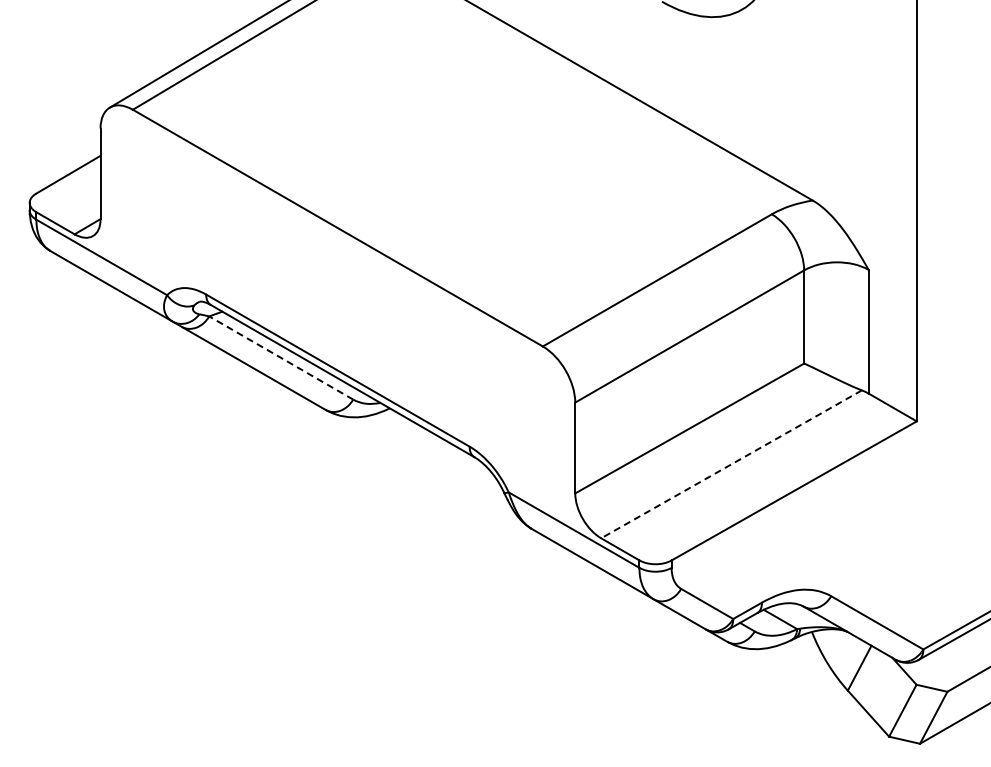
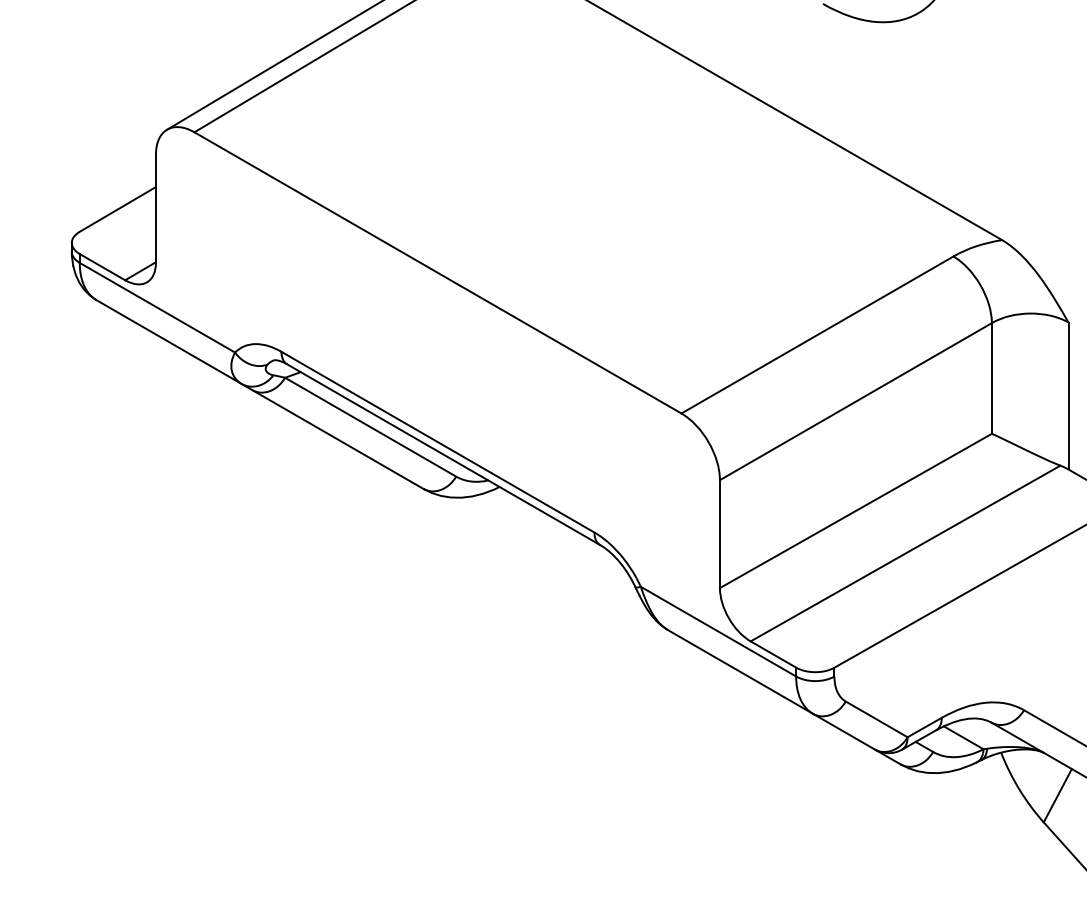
line: (280, 357) -> (369, 426), dashed -> solid
line: (731, 464) -> (905, 553), dashed -> solid

